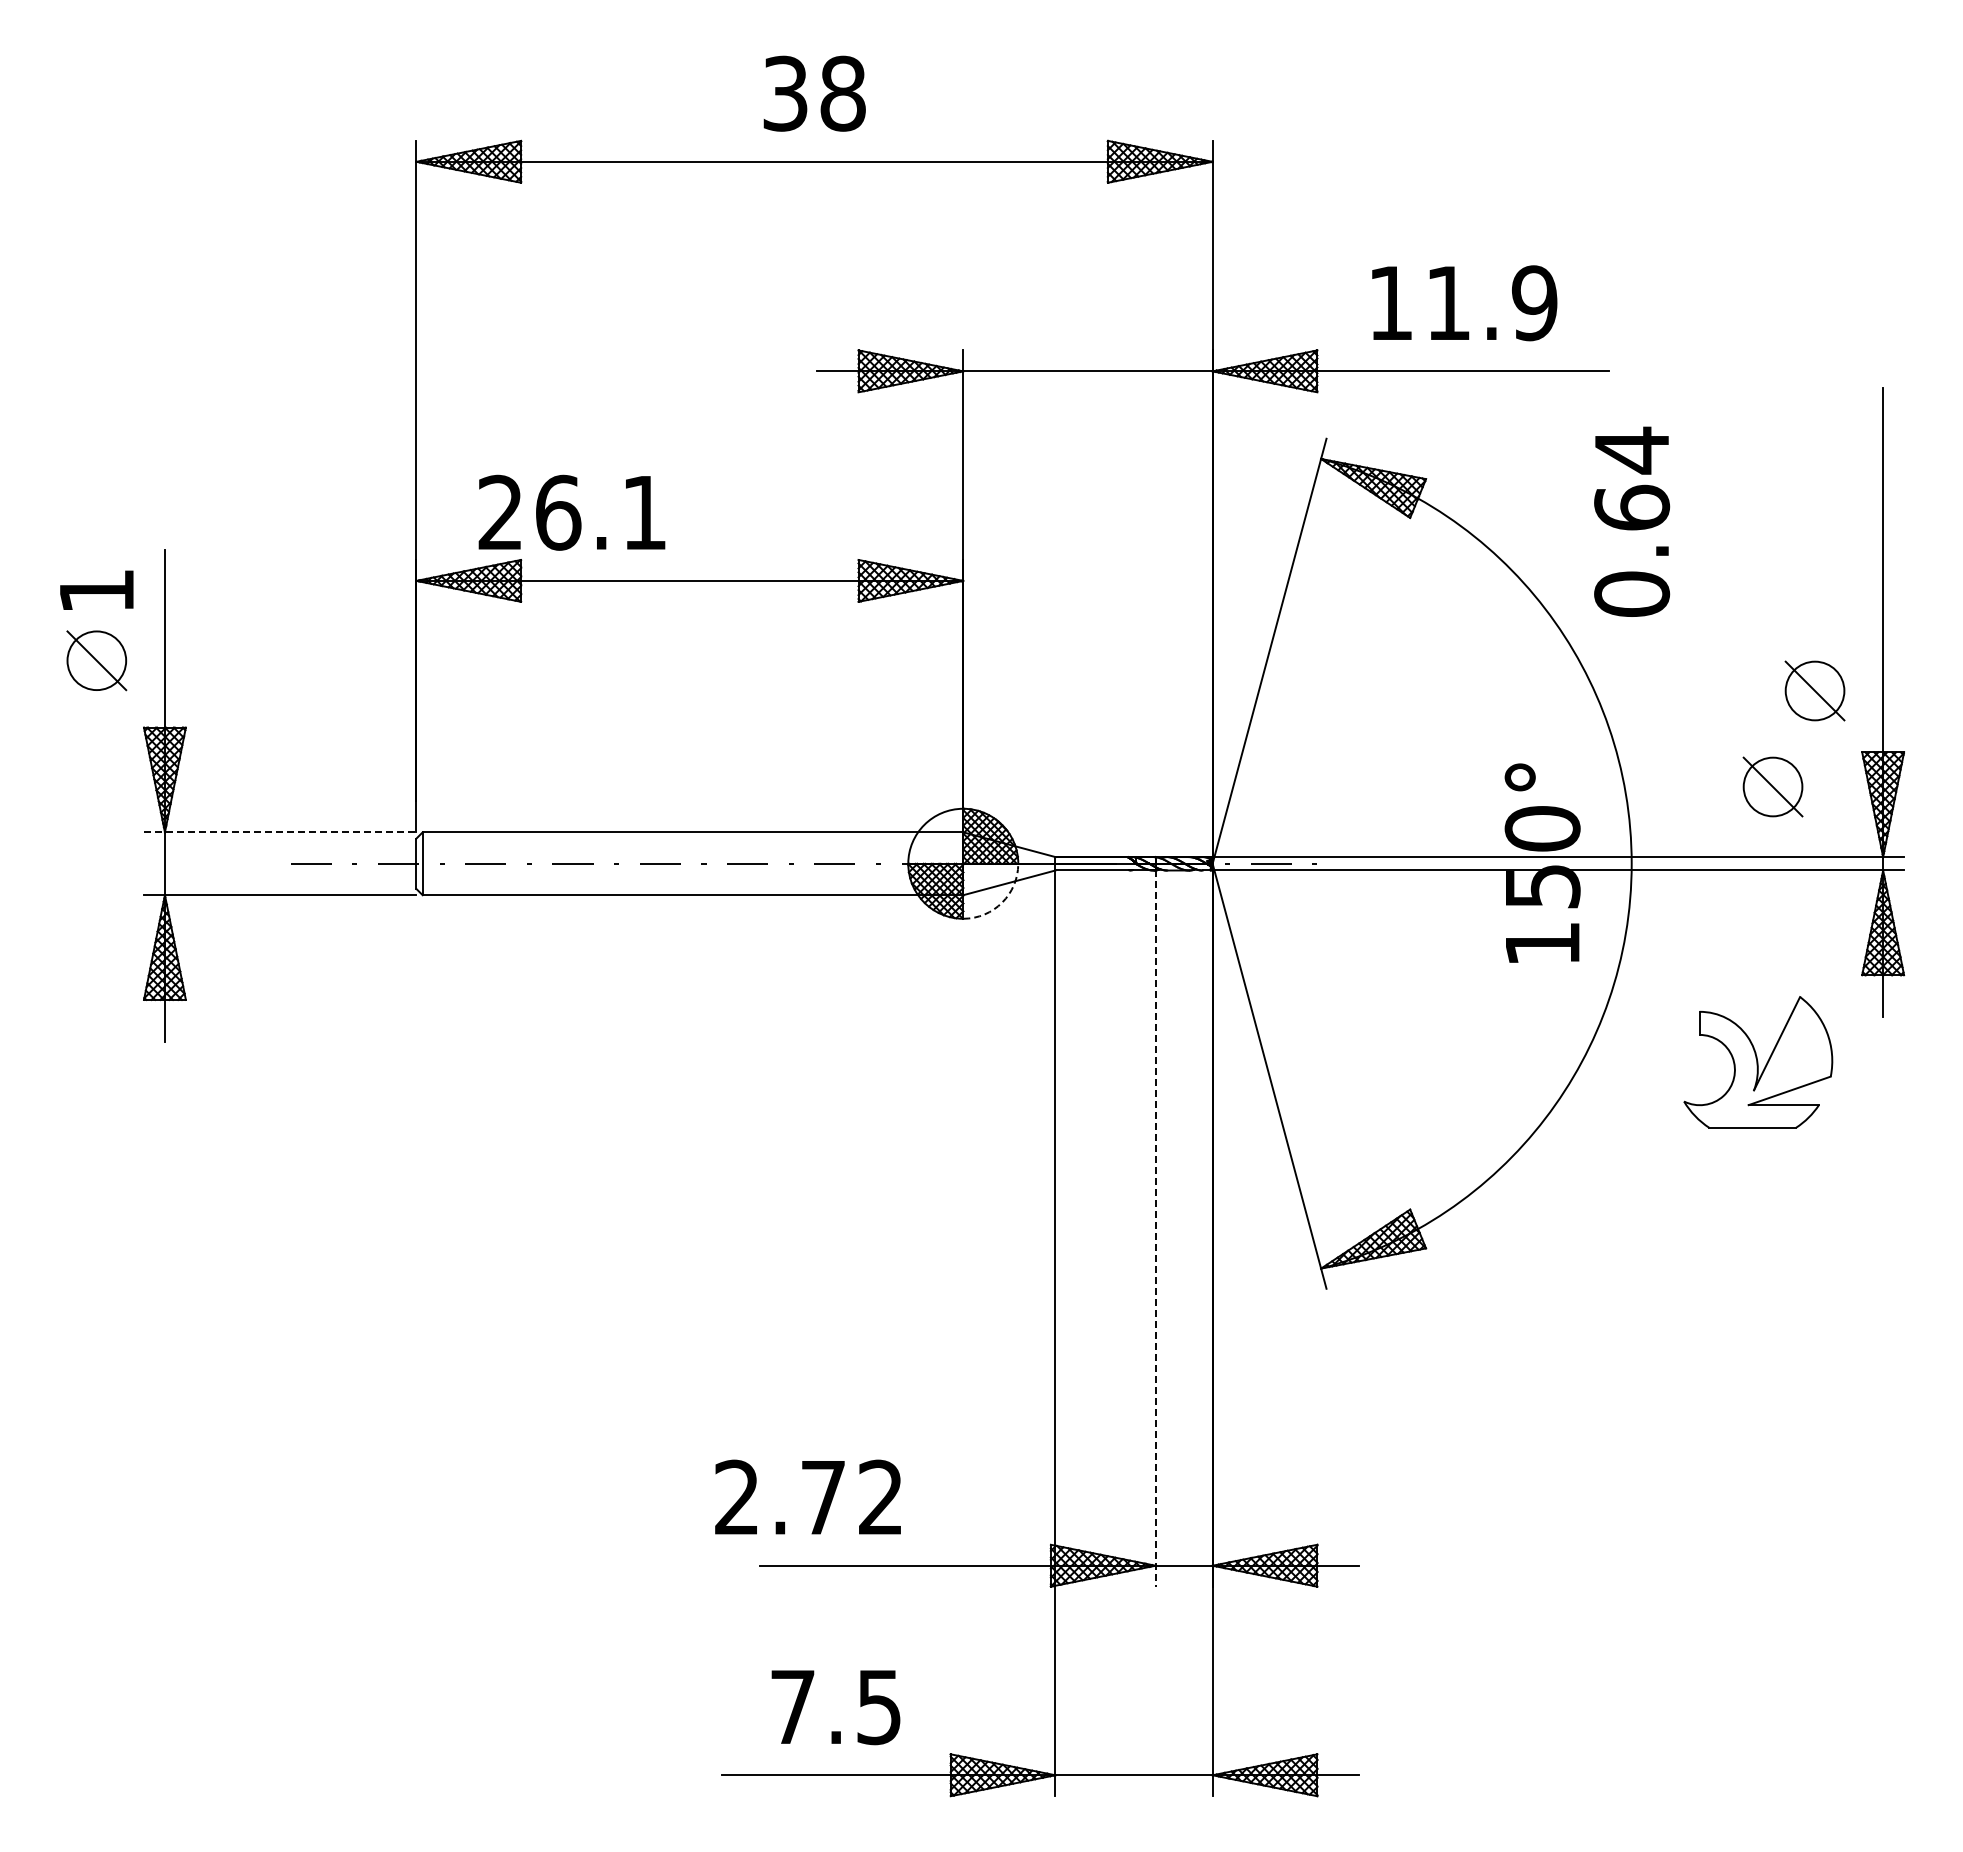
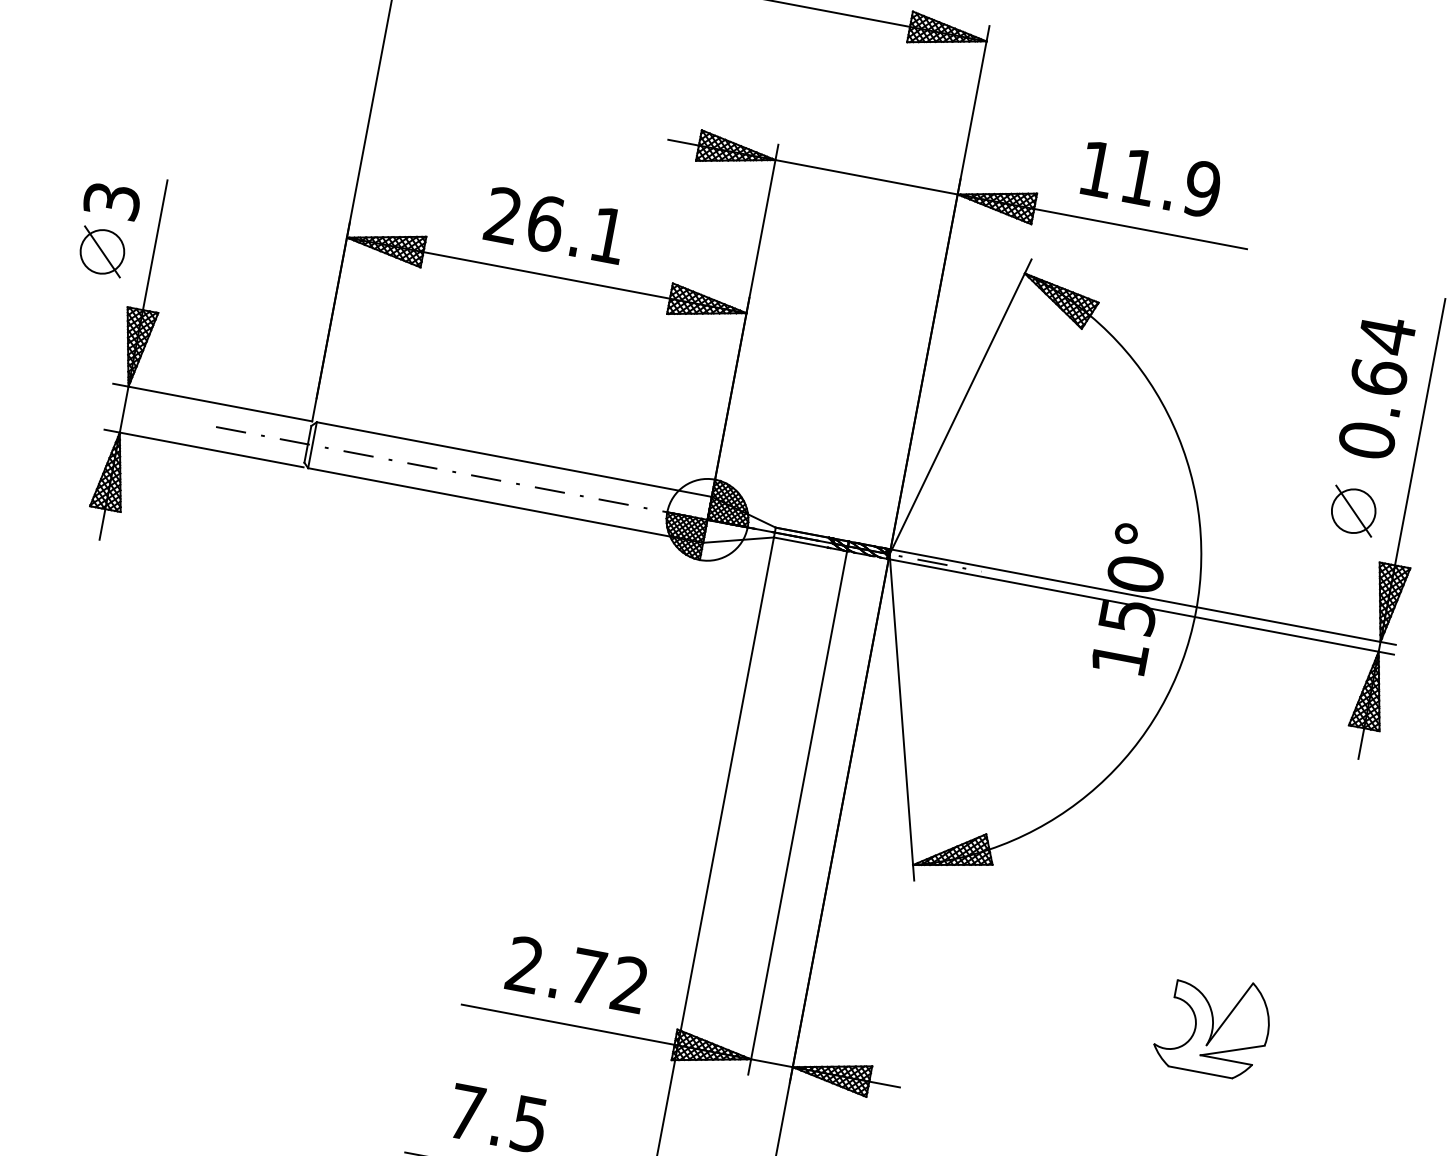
text: (571, 512) -> (555, 225), moved
text: (1632, 521) -> (1377, 387), moved
text: (96, 590) -> (111, 200), 1 -> 3
part: (1772, 786) -> (1309, 575), removed
line: (280, 832) -> (212, 402), dashed -> solid
arc: (1002, 902) -> (730, 553), dashed -> solid
part: (1758, 1062) -> (1213, 1025), moved
line: (1155, 1229) -> (797, 813), dashed -> solid
text: (807, 1496) -> (576, 973), moved

